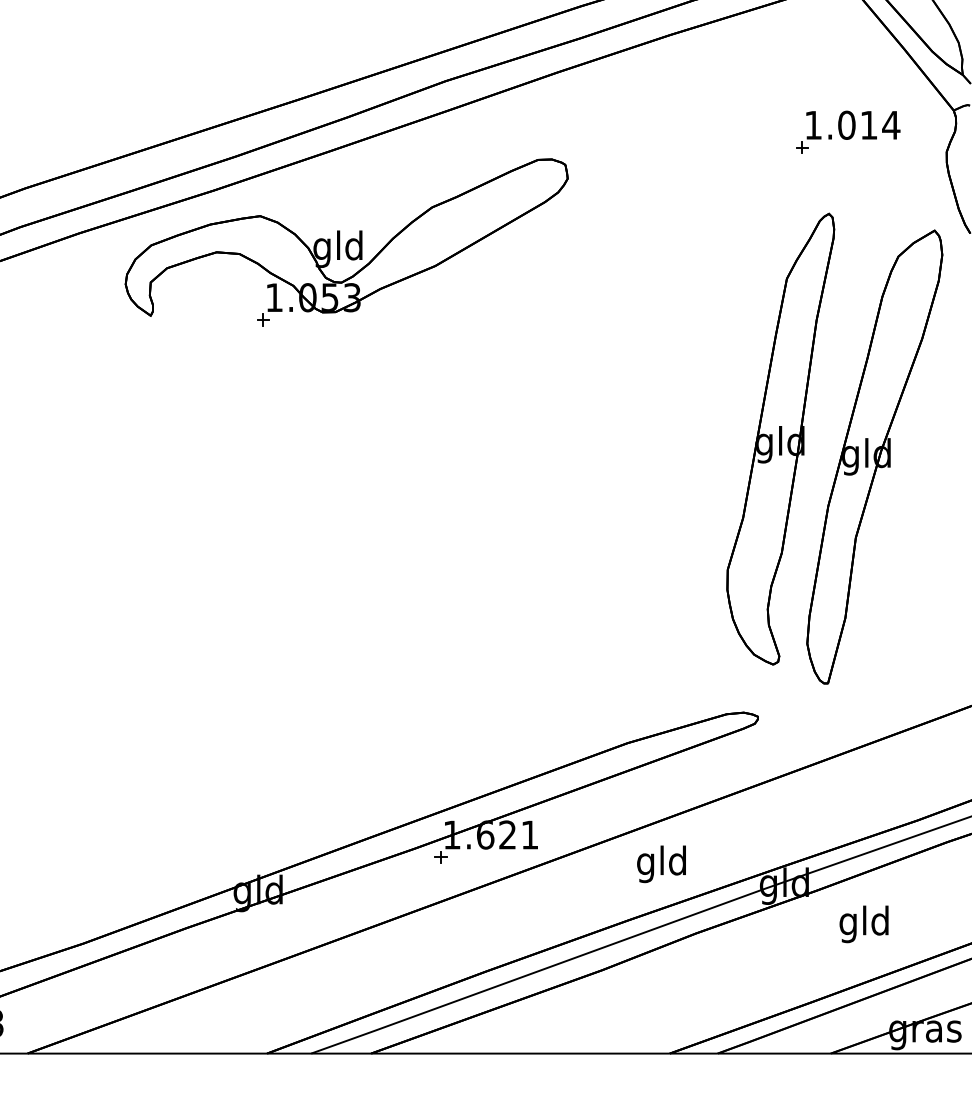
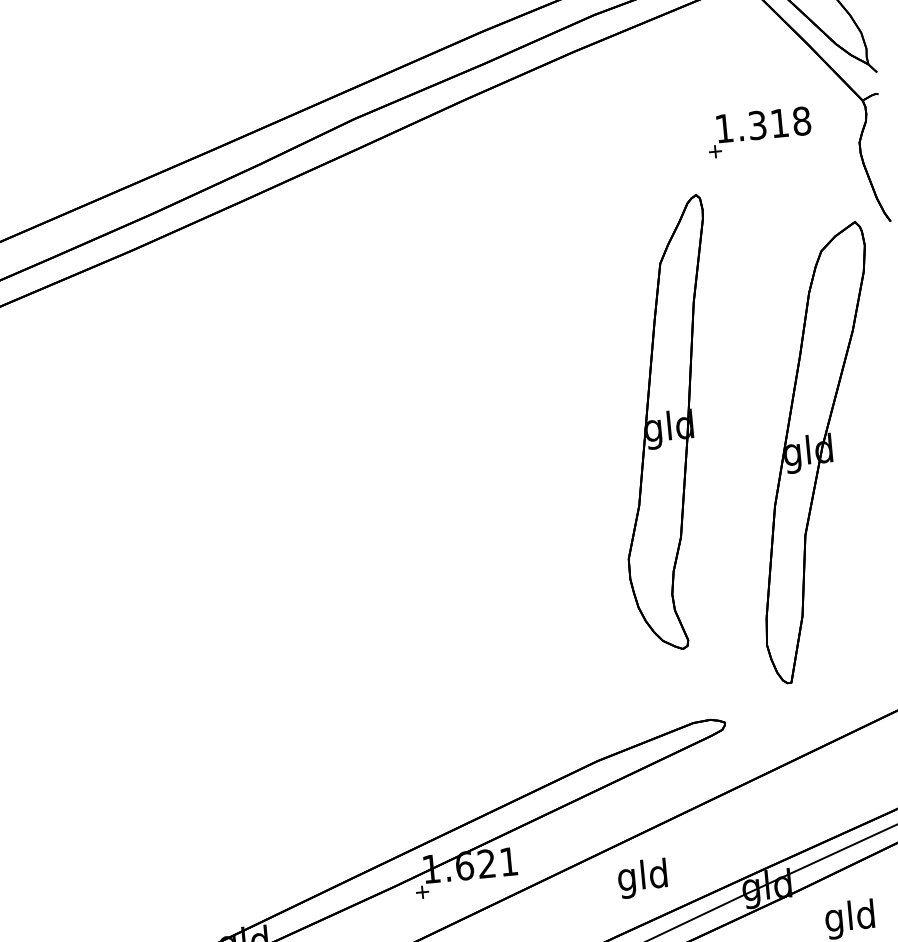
text: (869, 124) -> (780, 122), 1.014 -> 1.318
part: (346, 242) -> (270, 289), removed
part: (780, 438) -> (668, 423), moved

